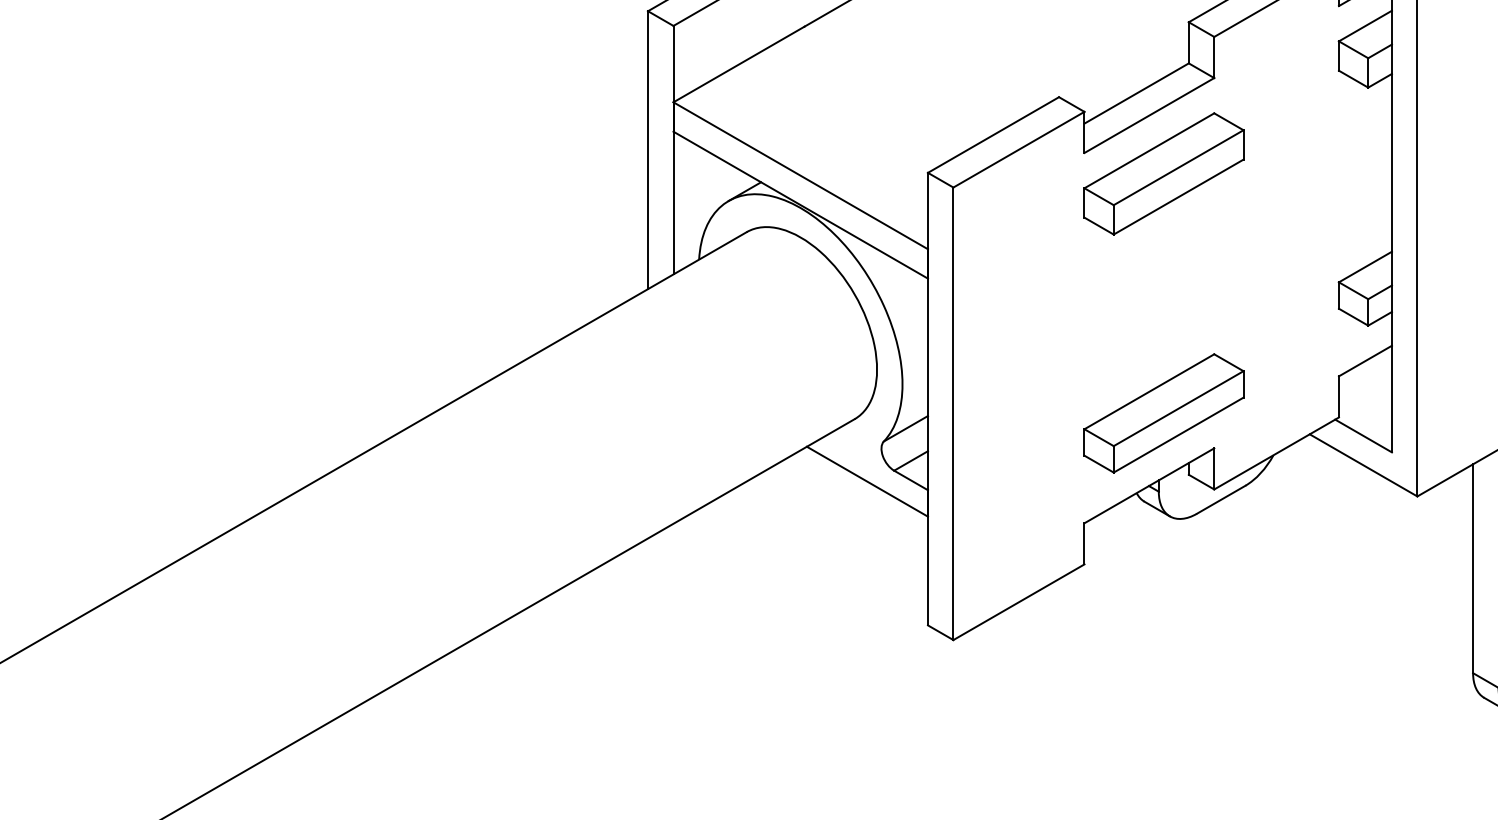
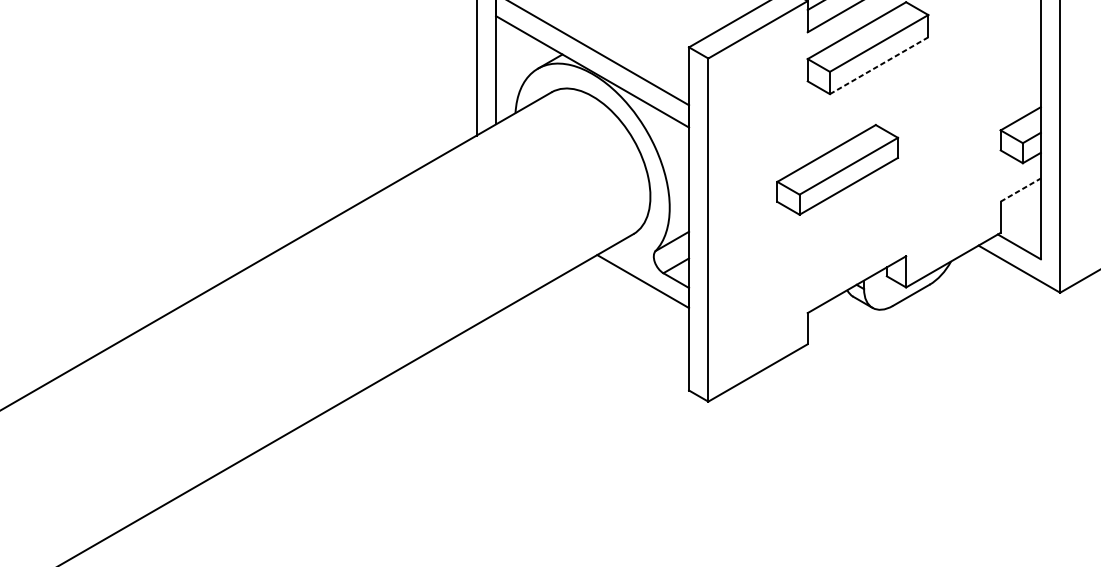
line: (1178, 197) -> (879, 66), solid -> dashed
line: (1365, 361) -> (1020, 190), solid -> dashed
part: (1163, 413) -> (837, 169), moved

